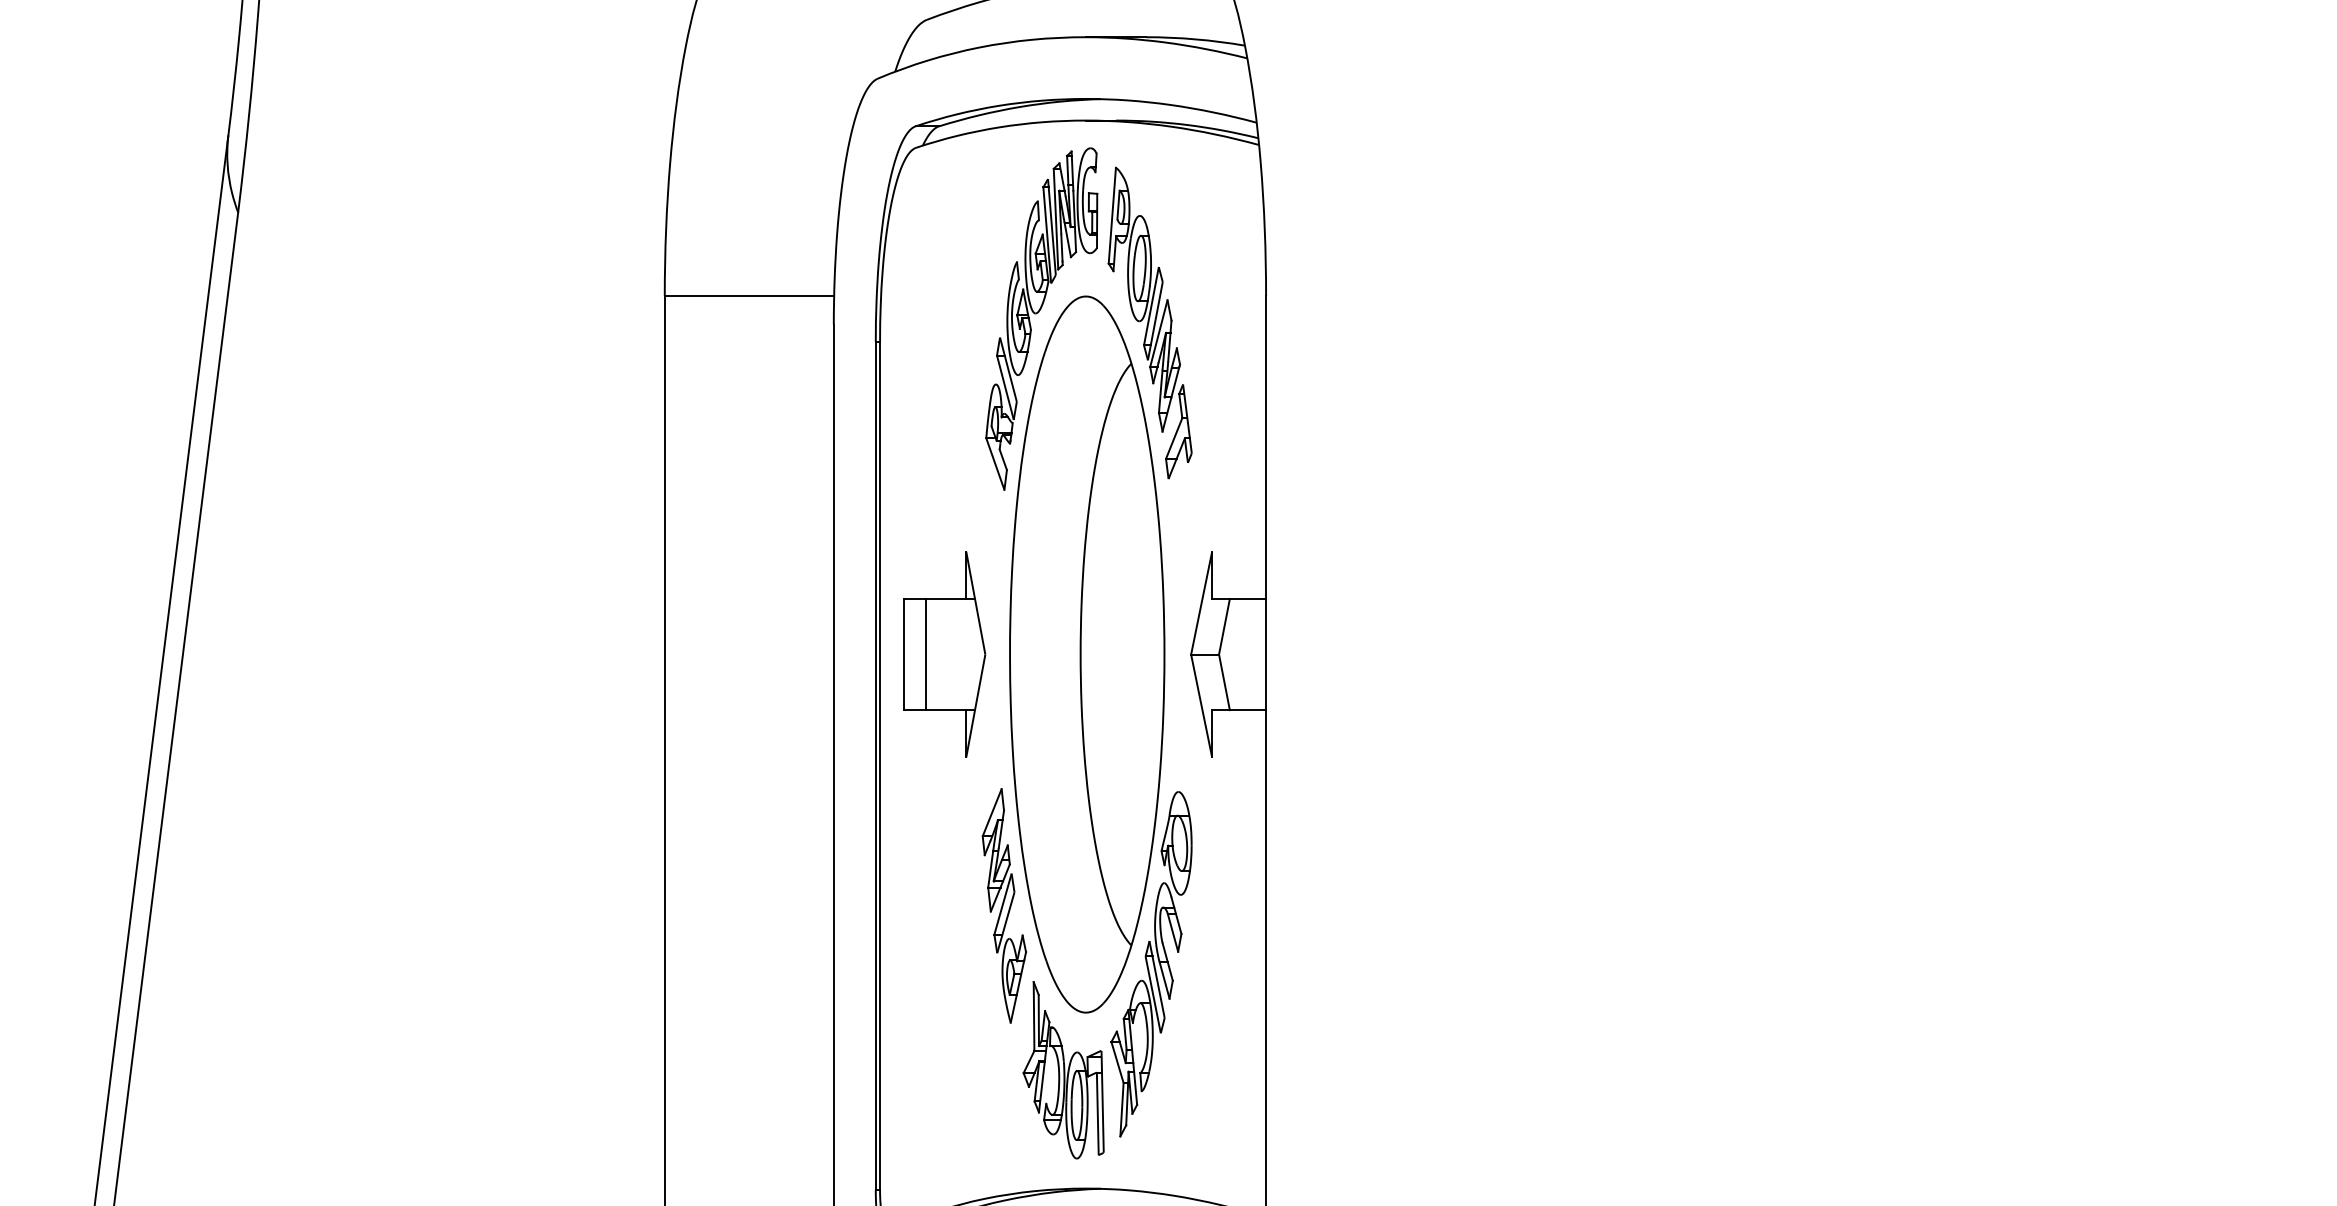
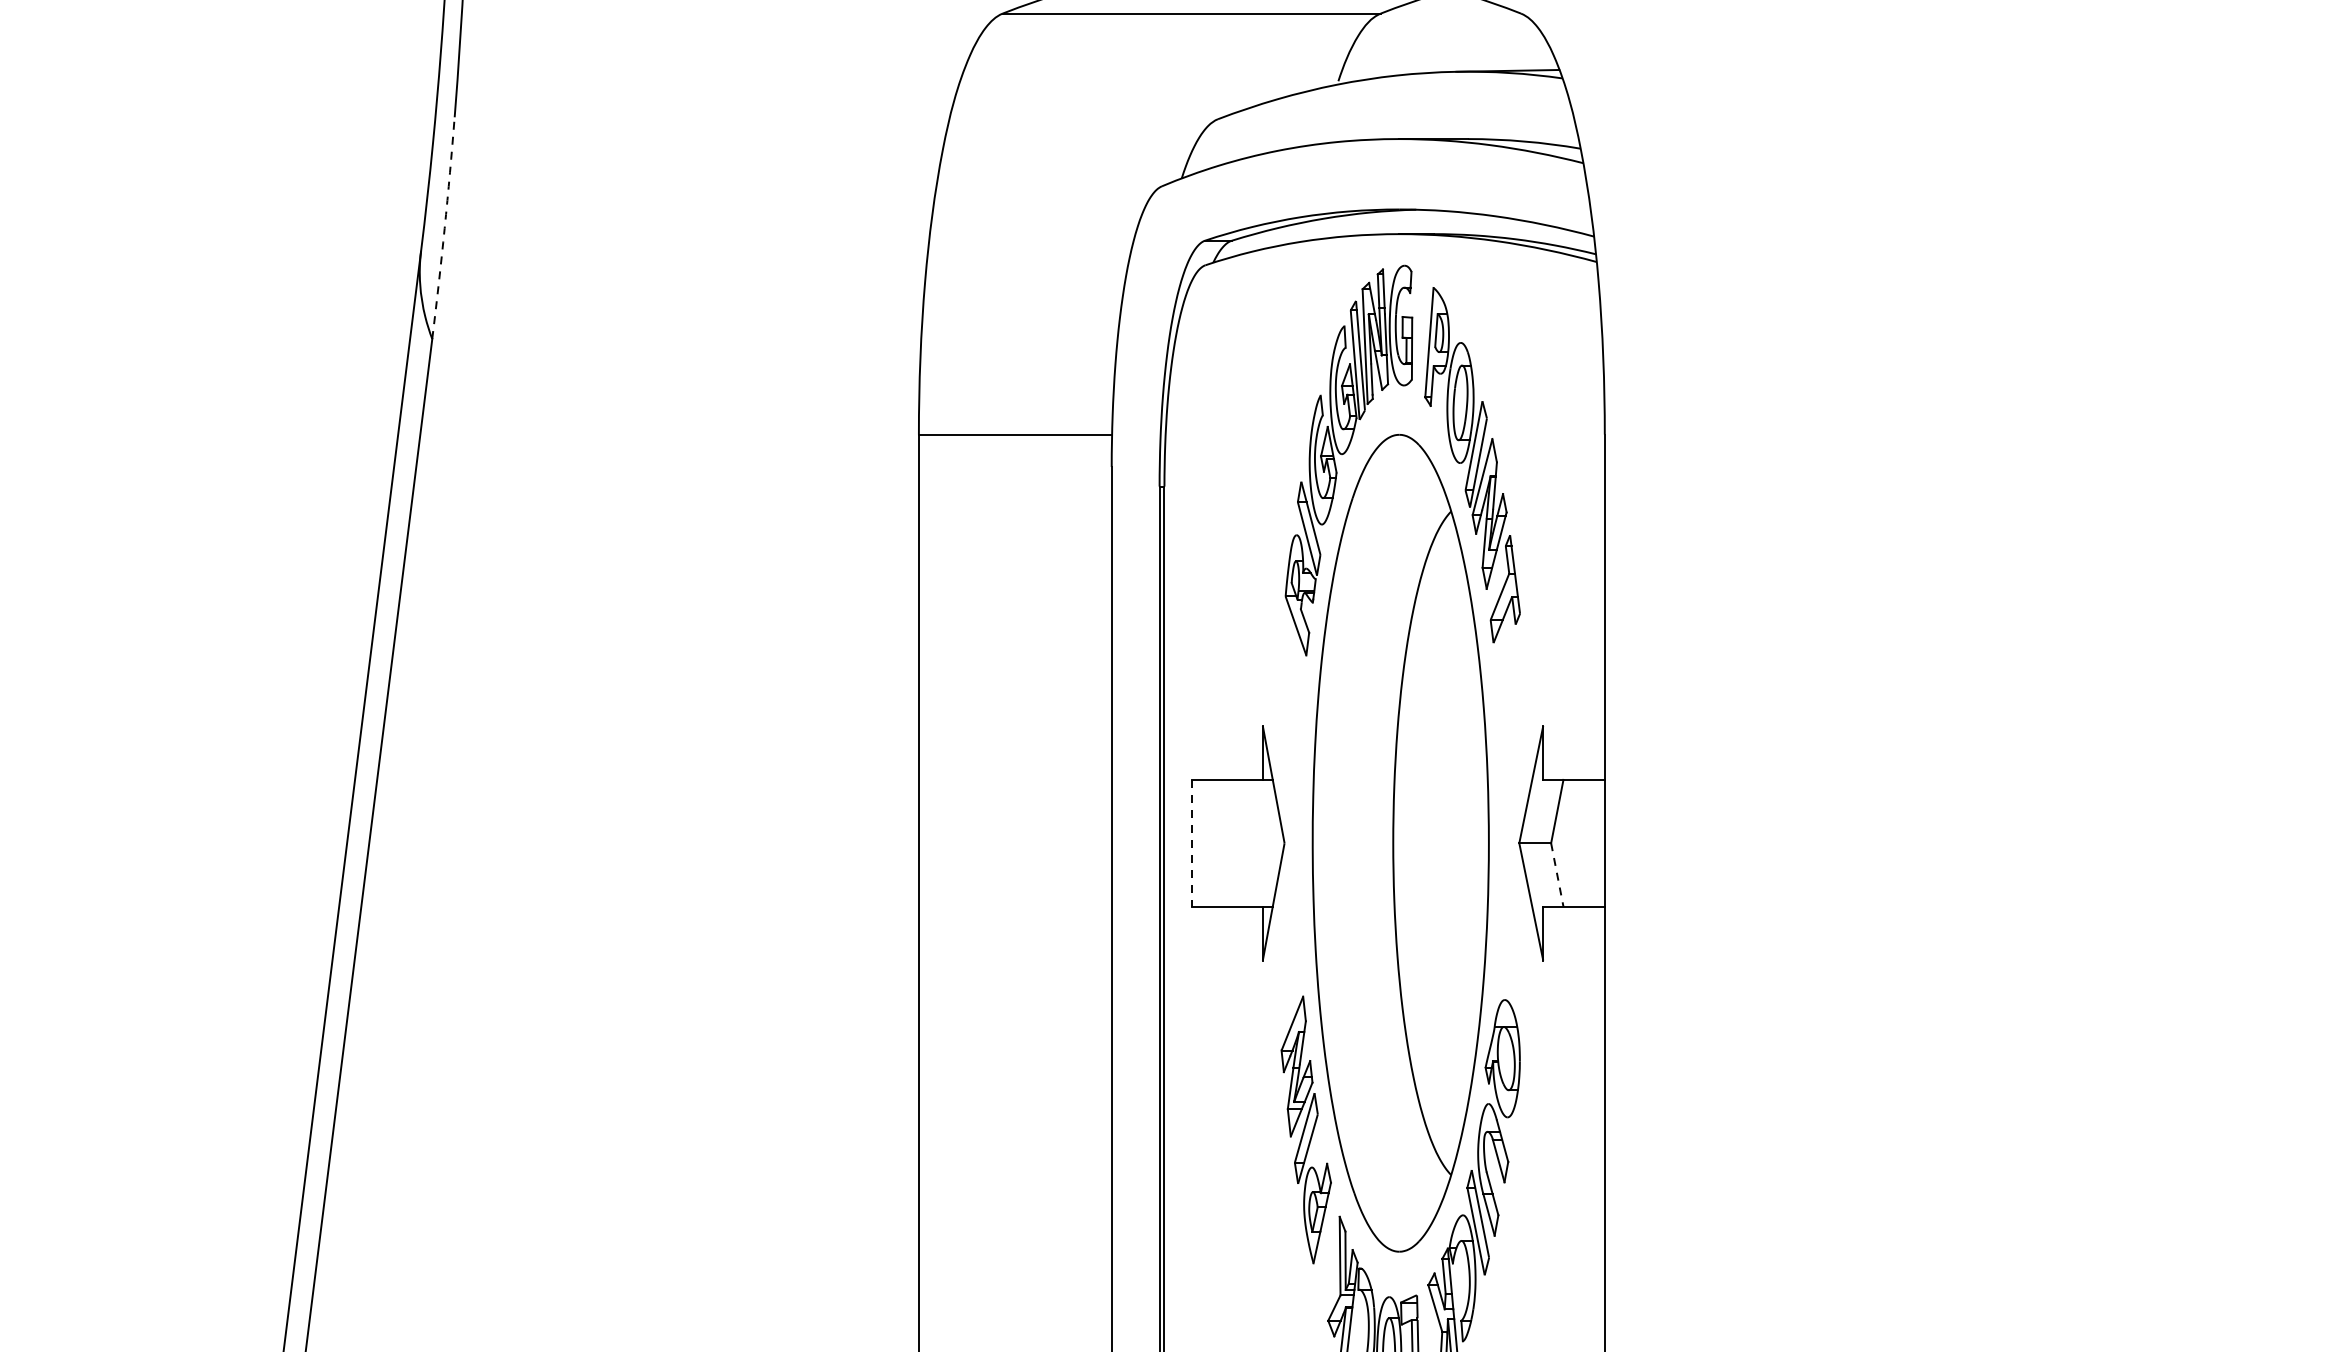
arc: (249, 115) -> (445, 228), solid -> dashed
line: (903, 654) -> (1191, 843), solid -> dashed
line: (926, 654) -> (1217, 843), removed
line: (1224, 682) -> (1557, 875), solid -> dashed

